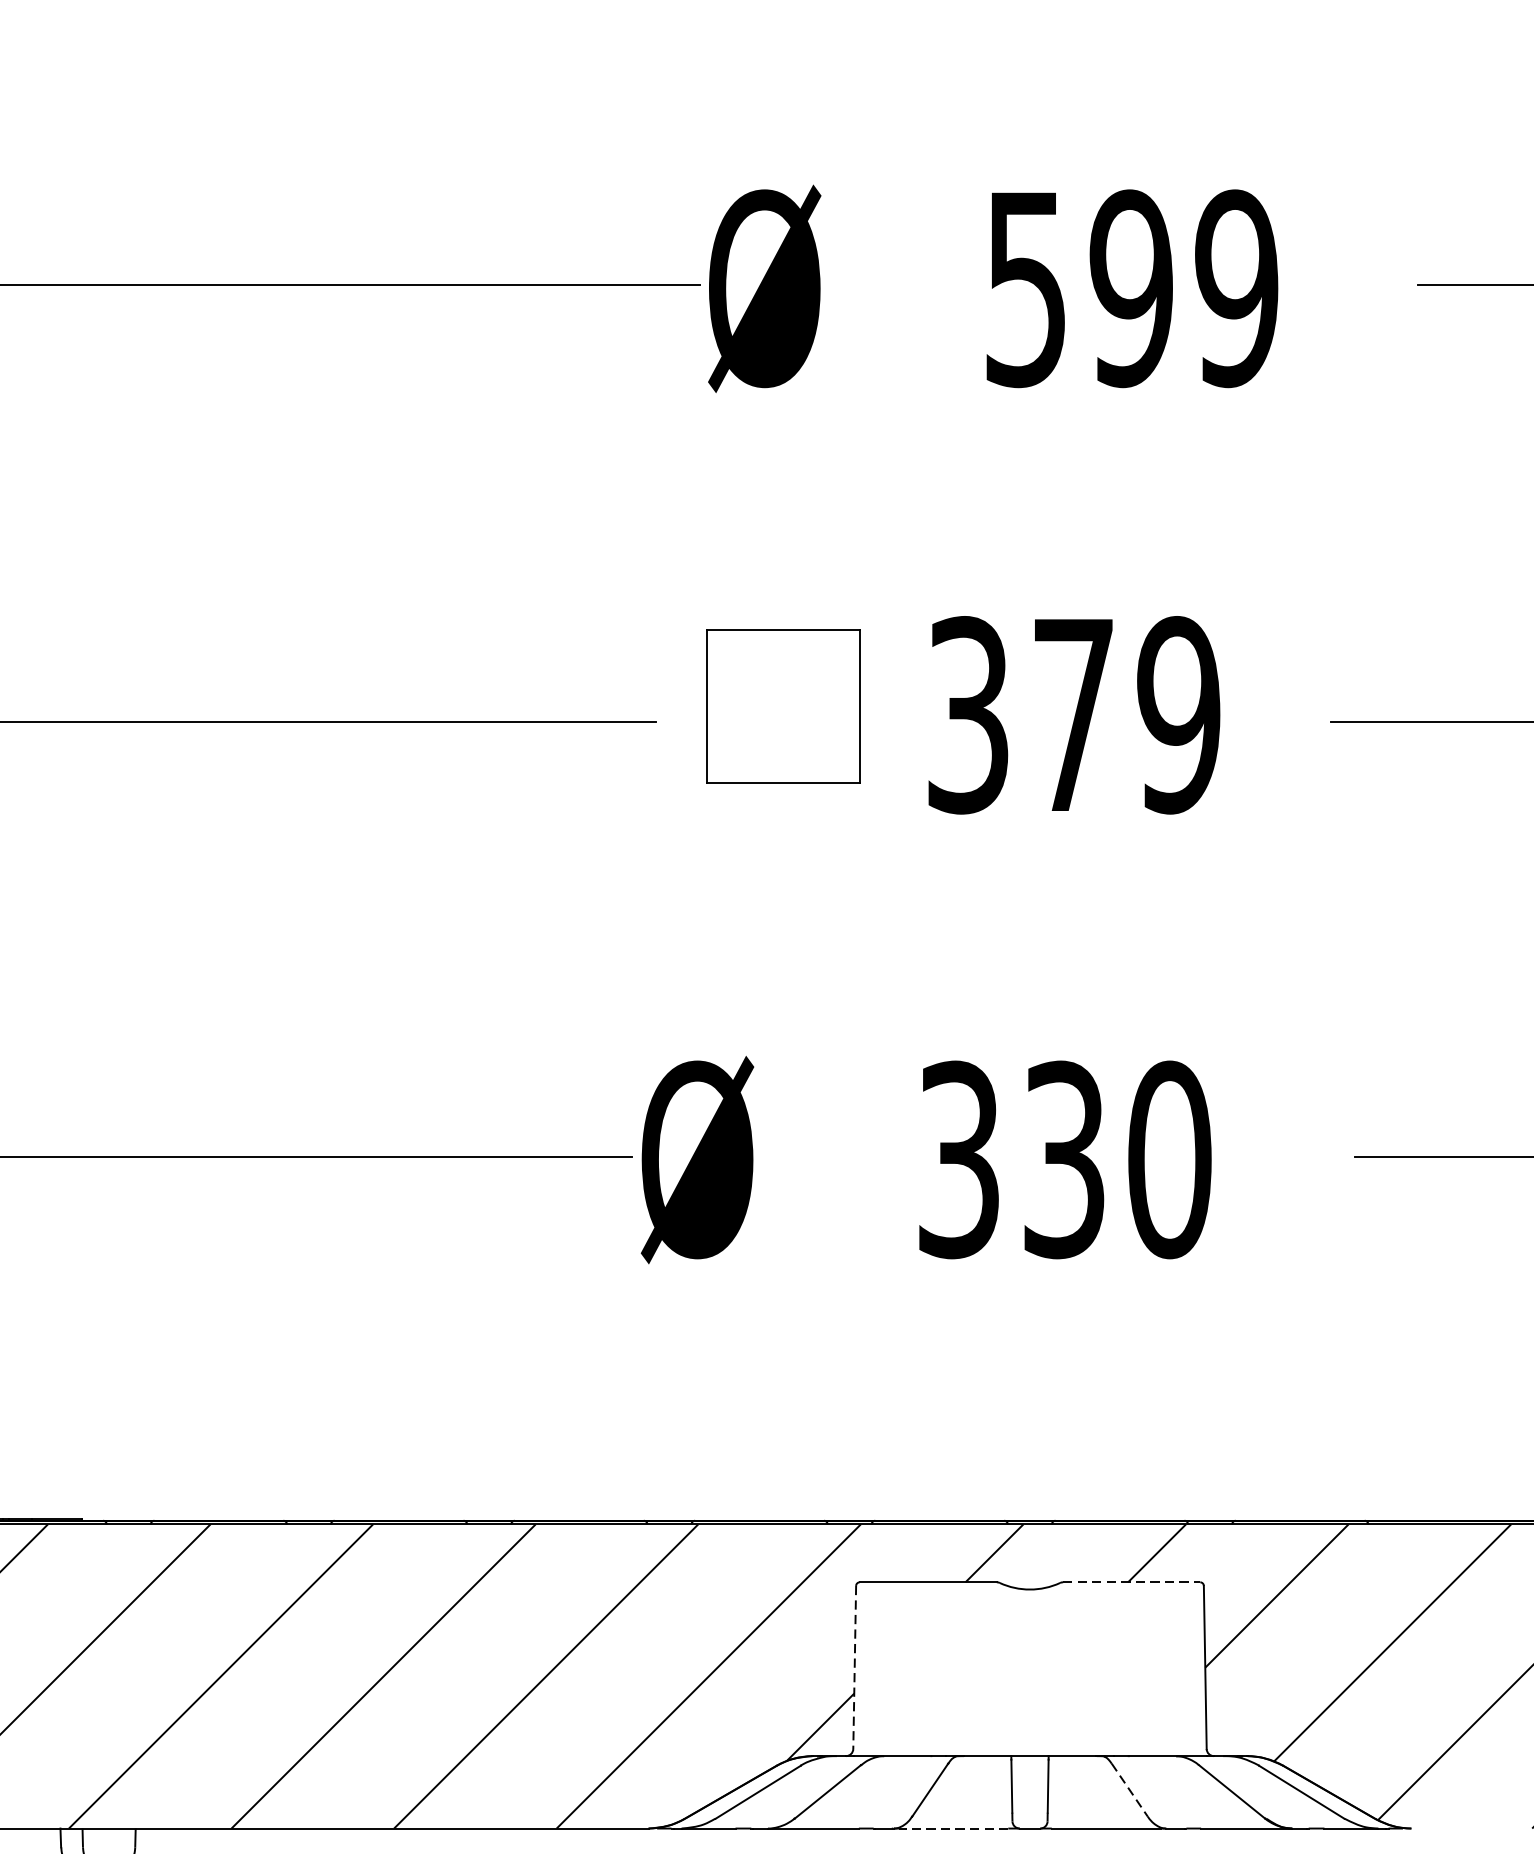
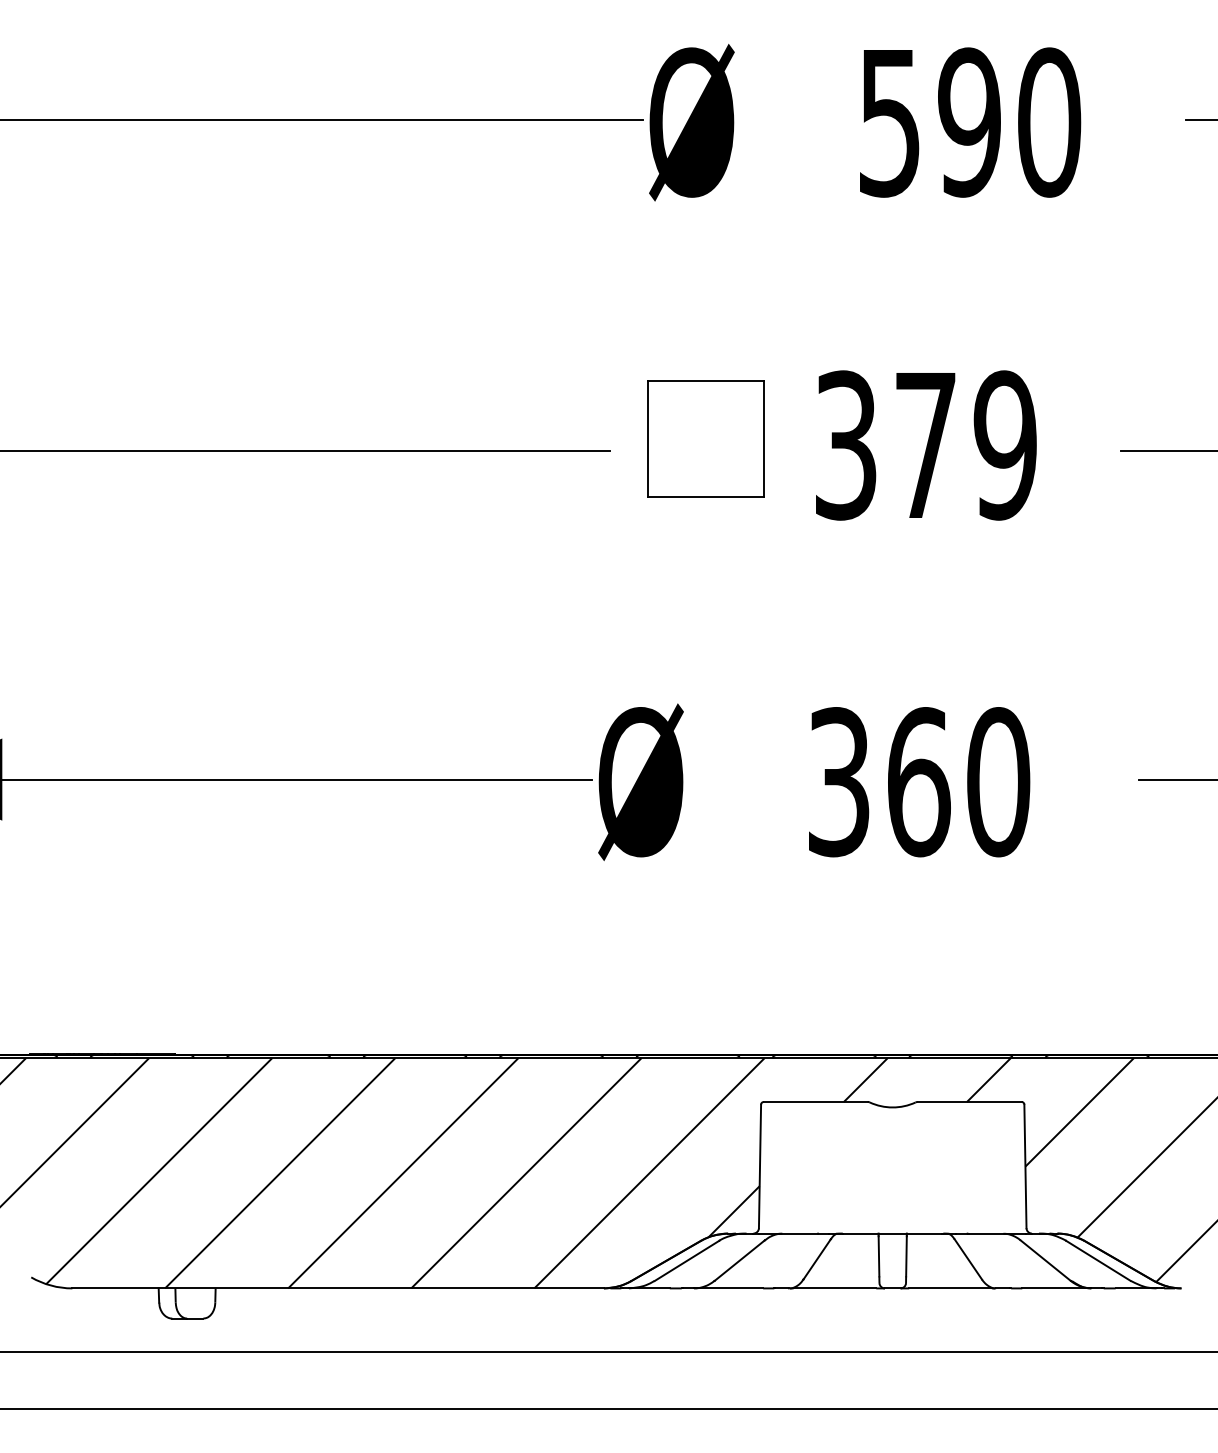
text: (1237, 288) -> (1049, 122), 599 -> 590
text: (1065, 1160) -> (919, 782), 330 -> 360
line: (1131, 1581) -> (969, 1101), dashed -> solid
line: (855, 1667) -> (760, 1166), dashed -> solid
line: (1130, 1790) -> (968, 1259), dashed -> solid
line: (953, 1828) -> (834, 1288), dashed -> solid

